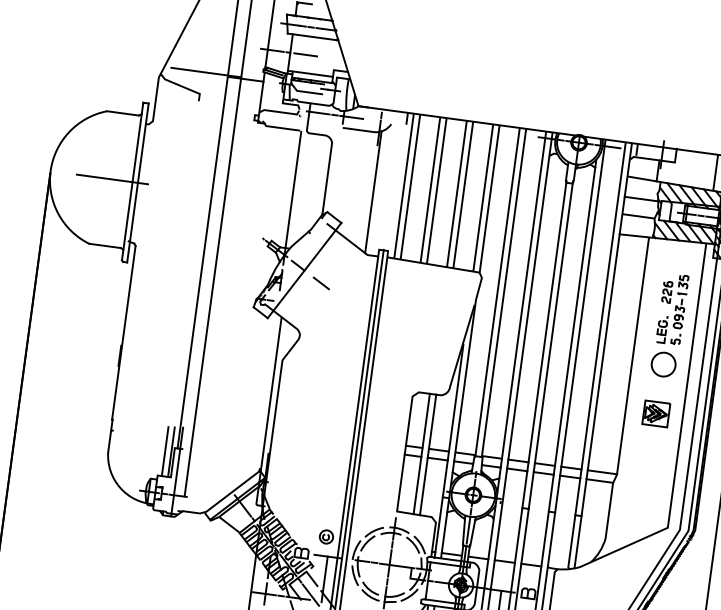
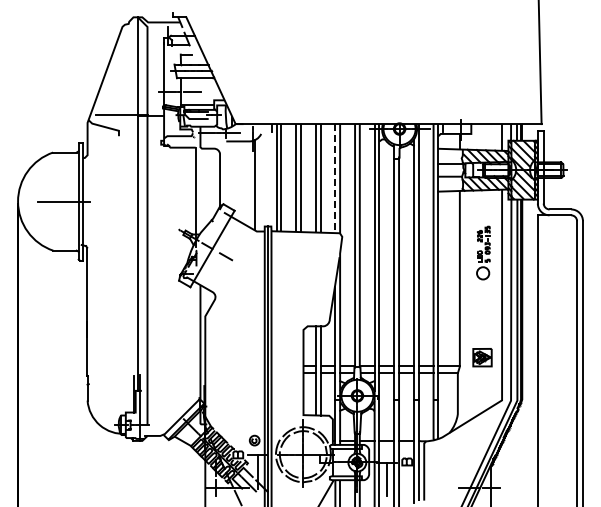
line: (483, 197) -> (335, 178), solid -> dashed
part: (669, 324) -> (483, 252), size x0.7
part: (656, 413) -> (482, 357), moved
line: (164, 451) -> (128, 394), removed

